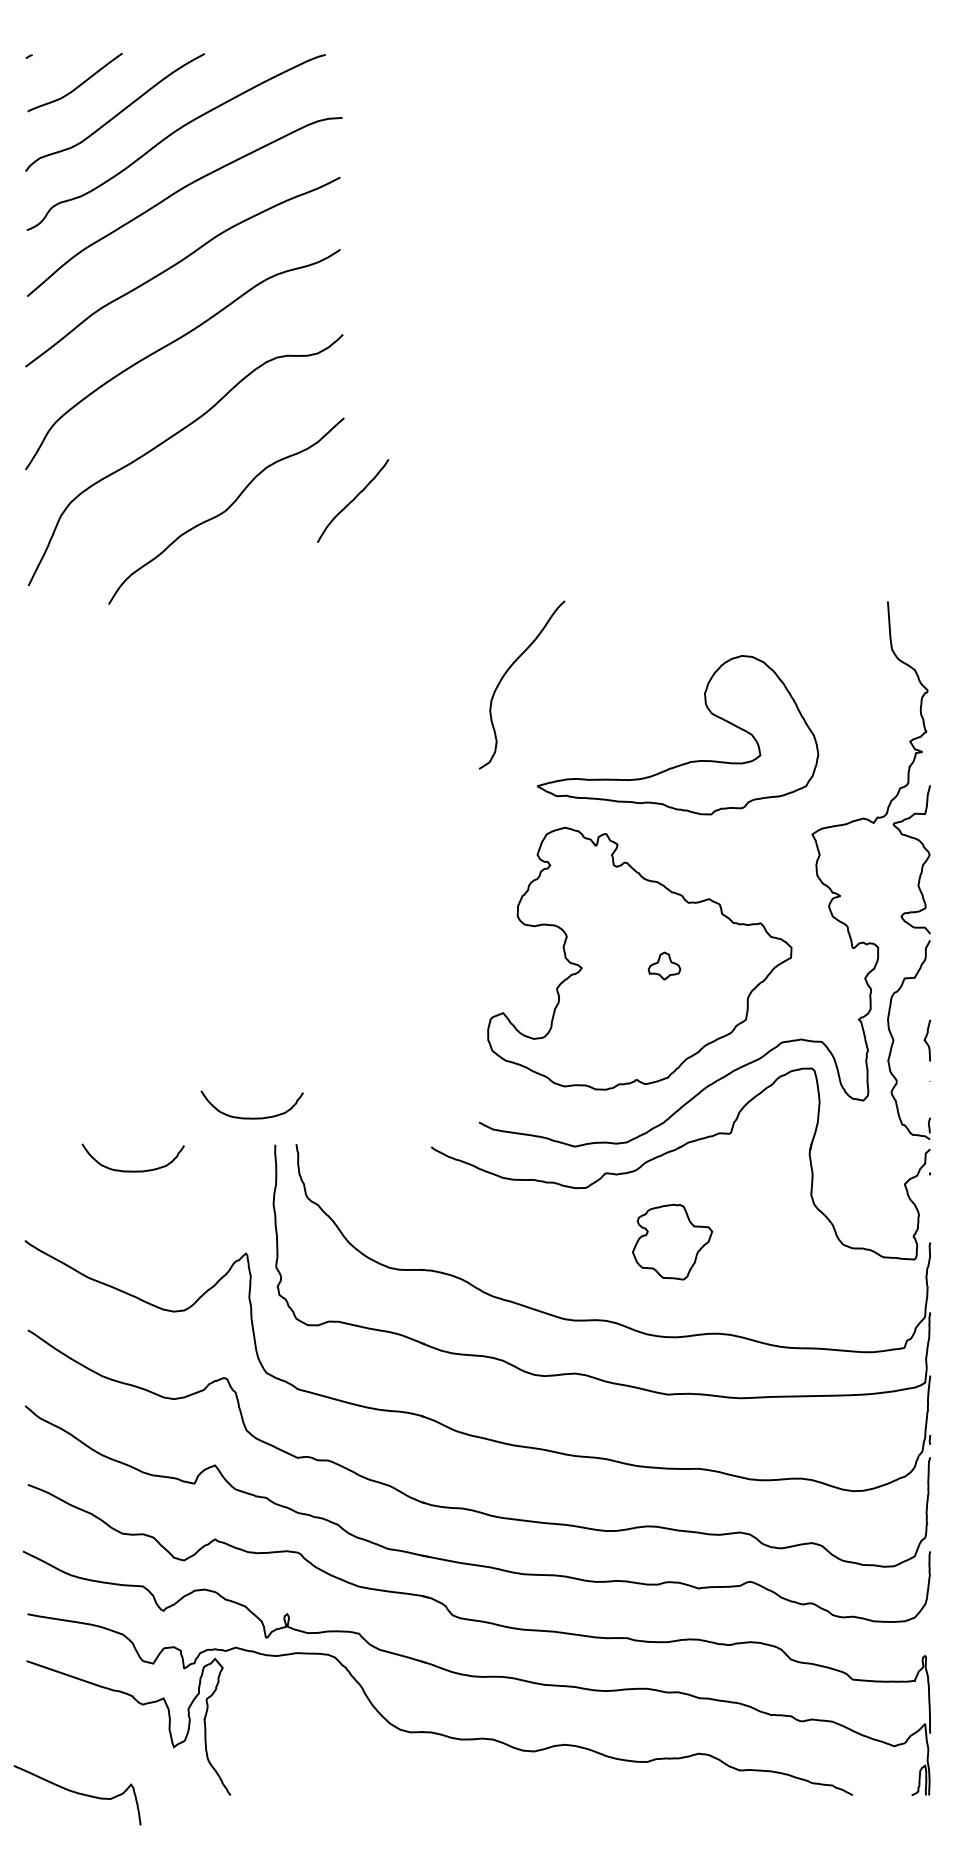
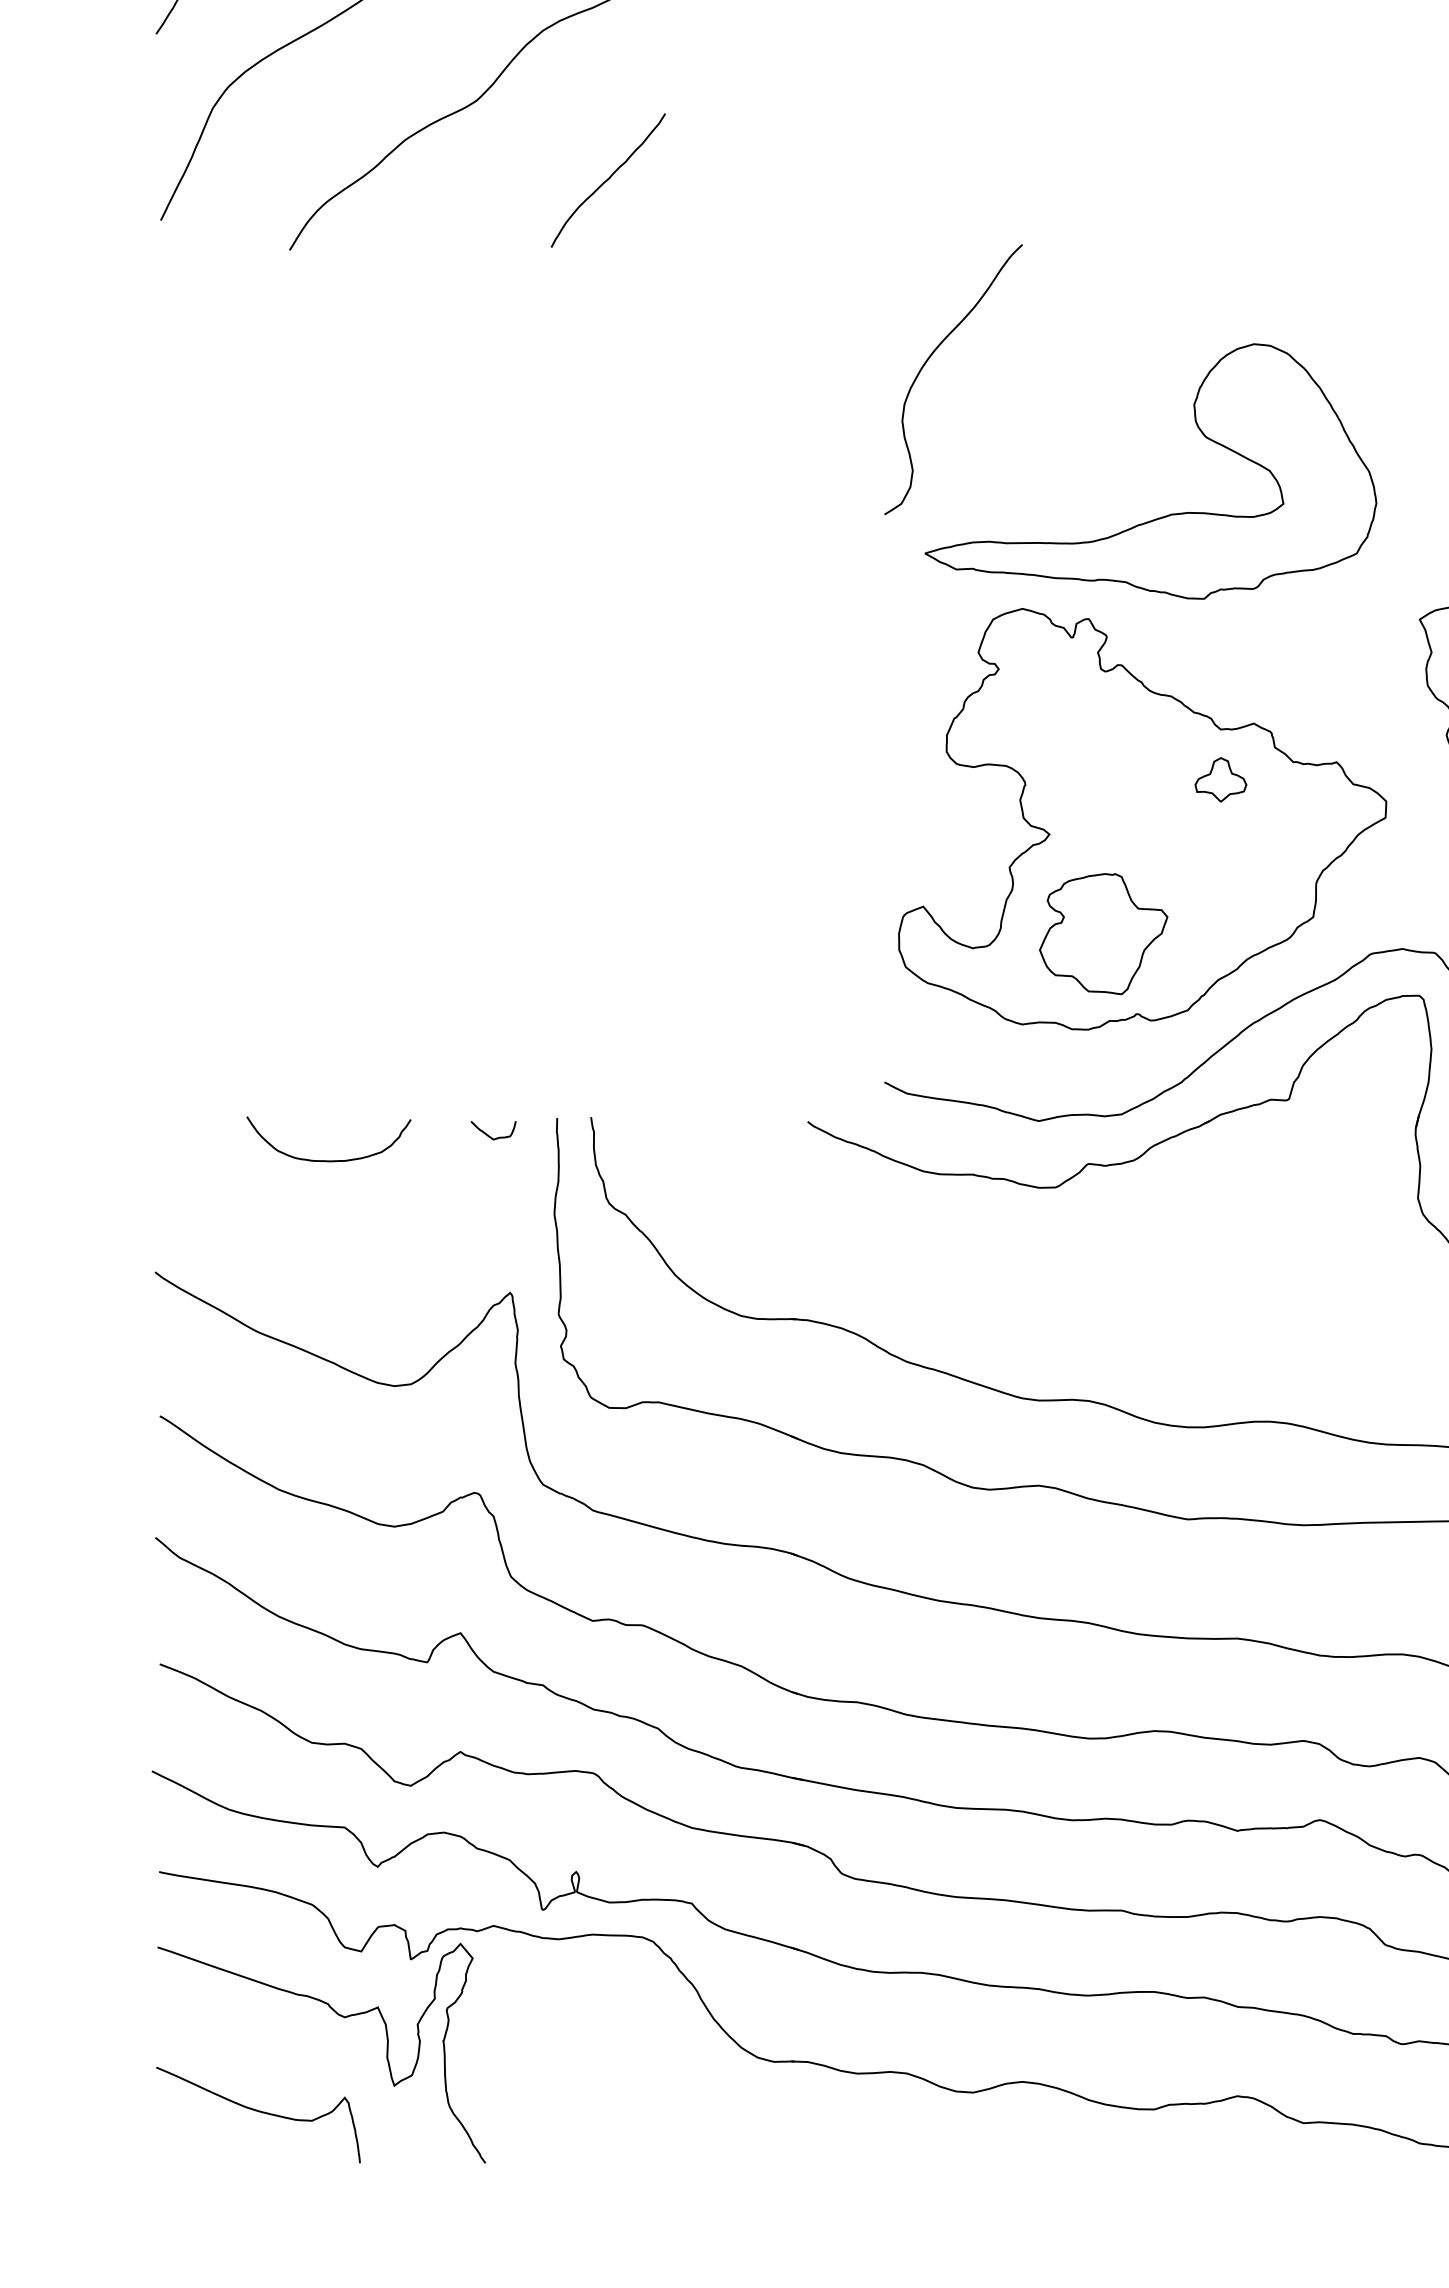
curve: (353, 500) -> (608, 179), moved
part: (688, 761) -> (1167, 513), moved
part: (664, 965) -> (1220, 778), moved
curve: (251, 1117) -> (518, 1074), removed
curve: (232, 1154) -> (488, 1133), added
part: (672, 1241) -> (1103, 932), moved
curve: (78, 1794) -> (260, 2113), moved

